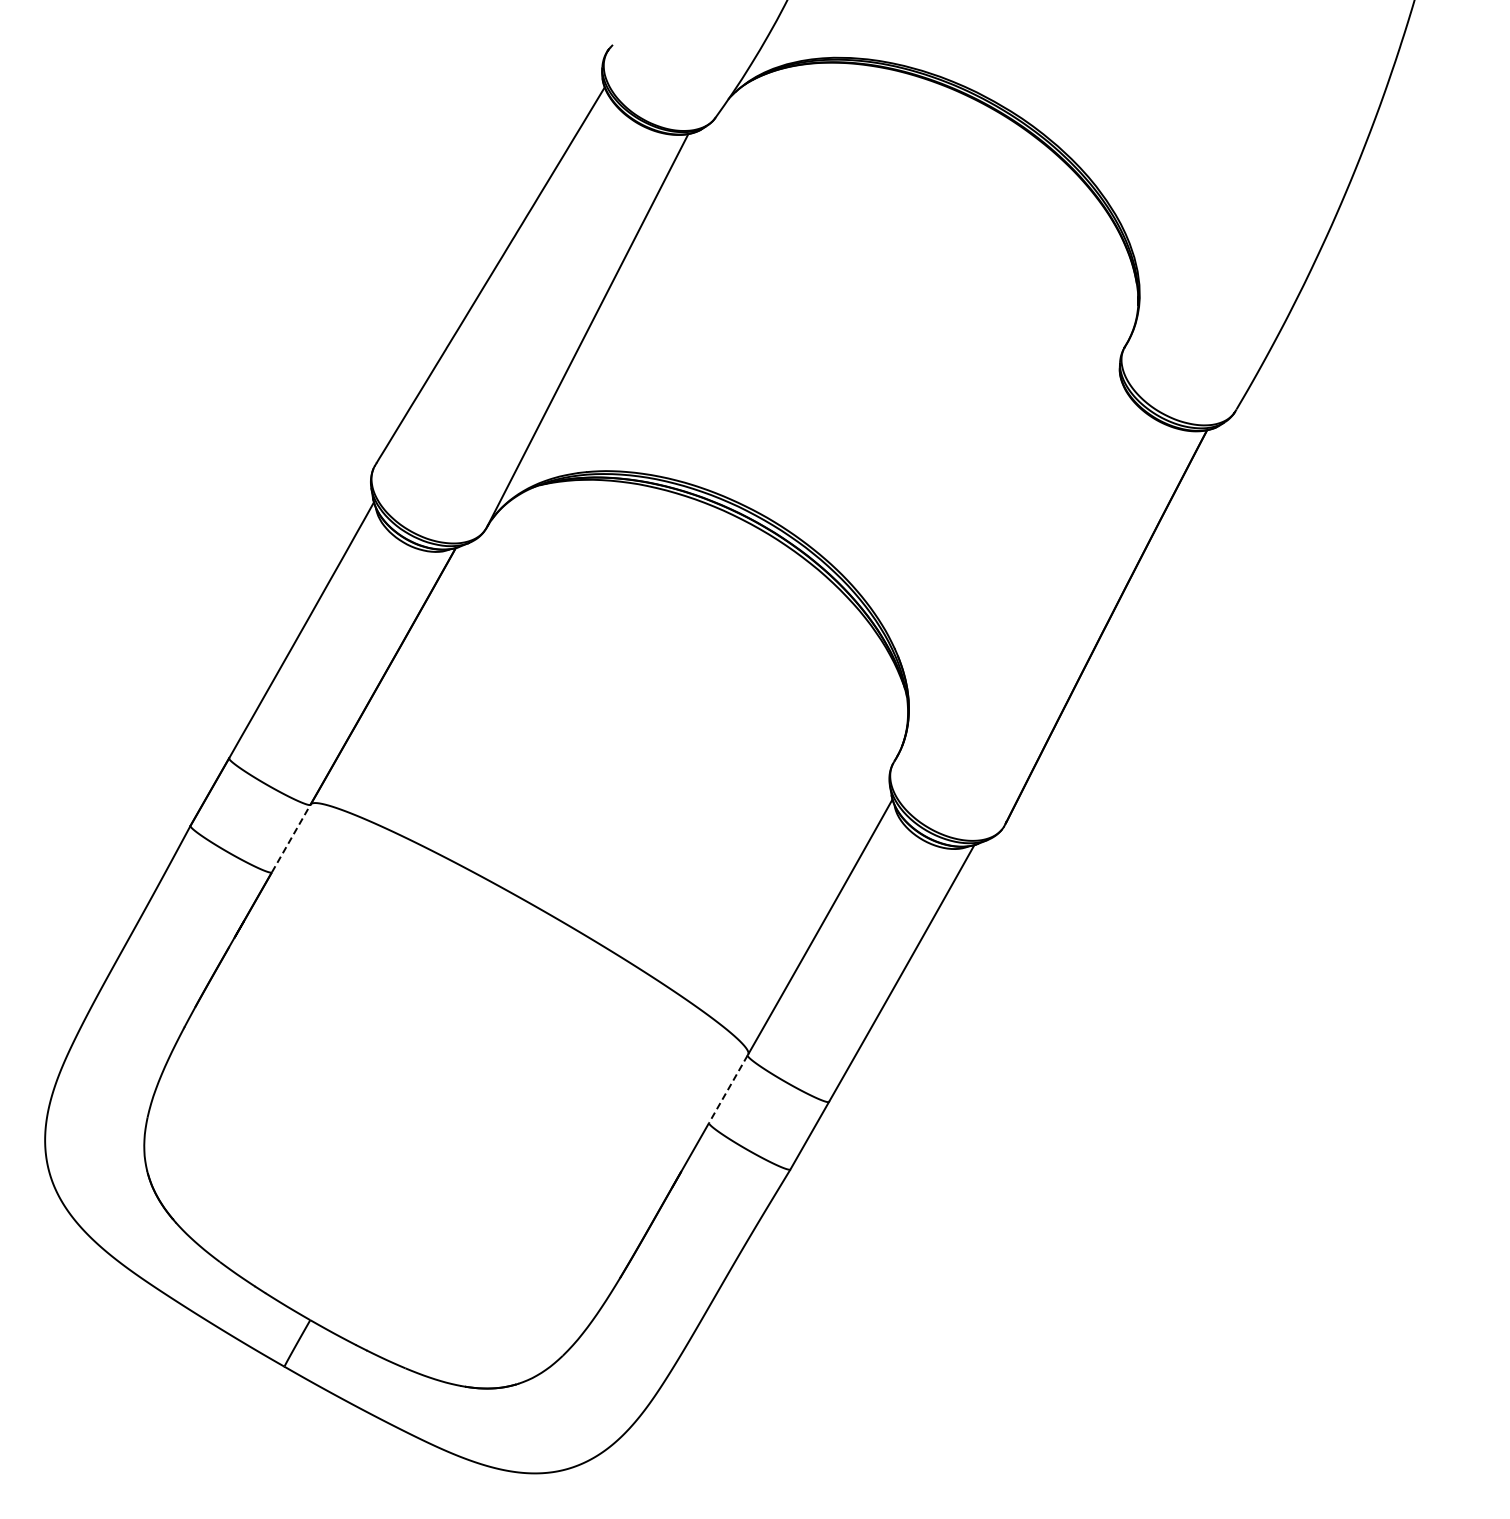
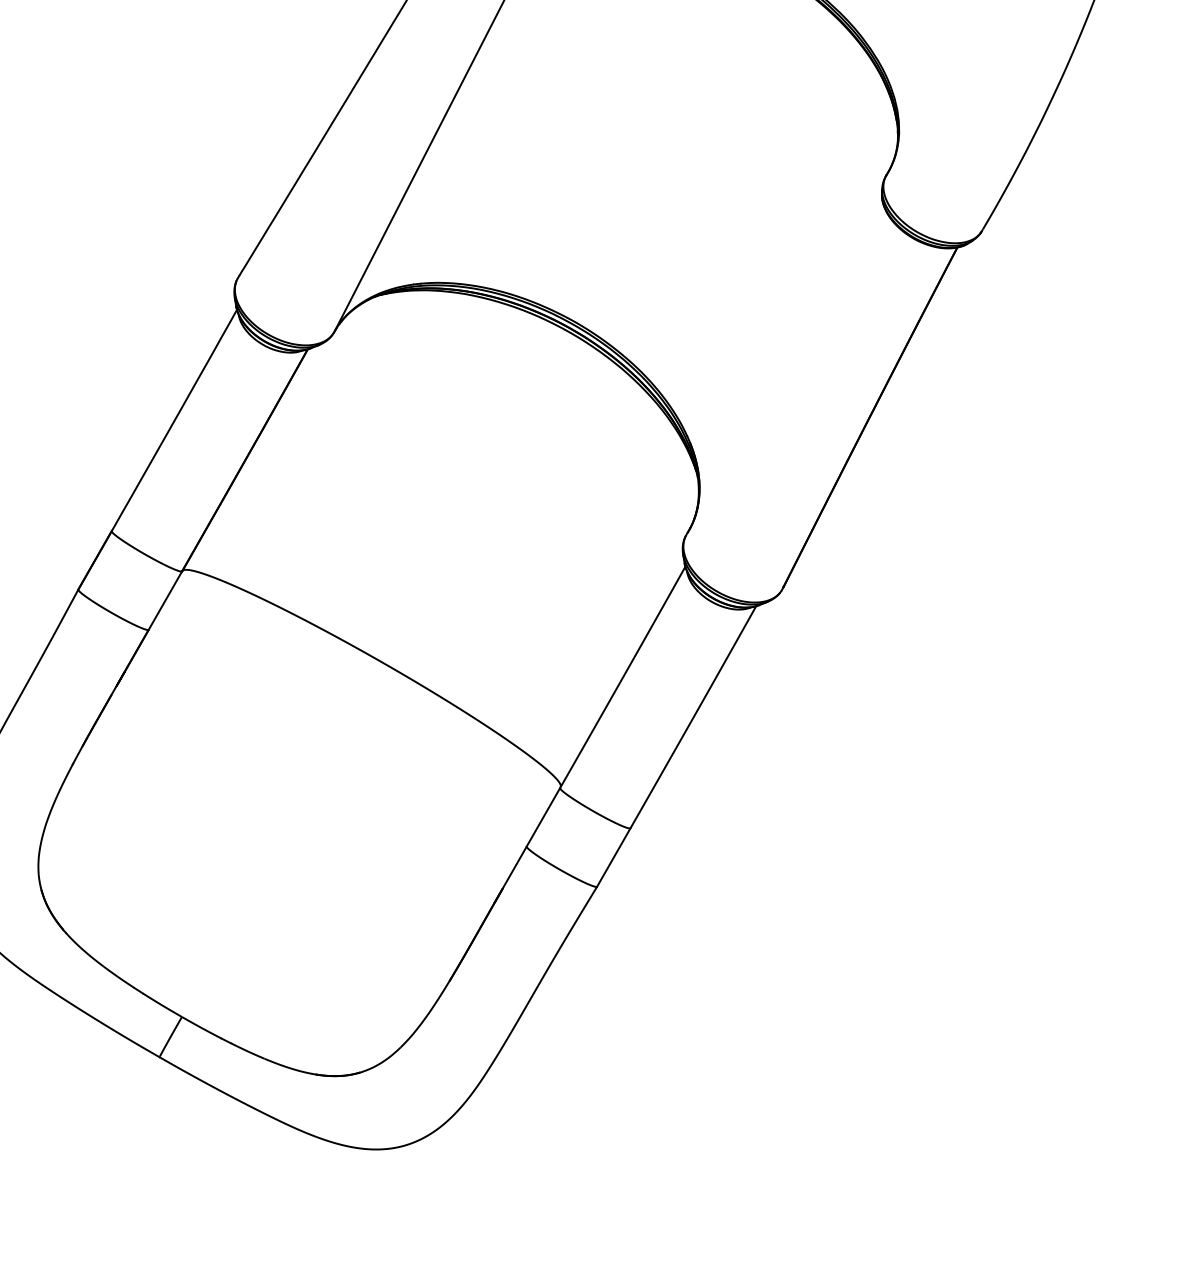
line: (291, 838) -> (165, 600), dashed -> solid
line: (728, 1089) -> (543, 817), dashed -> solid

